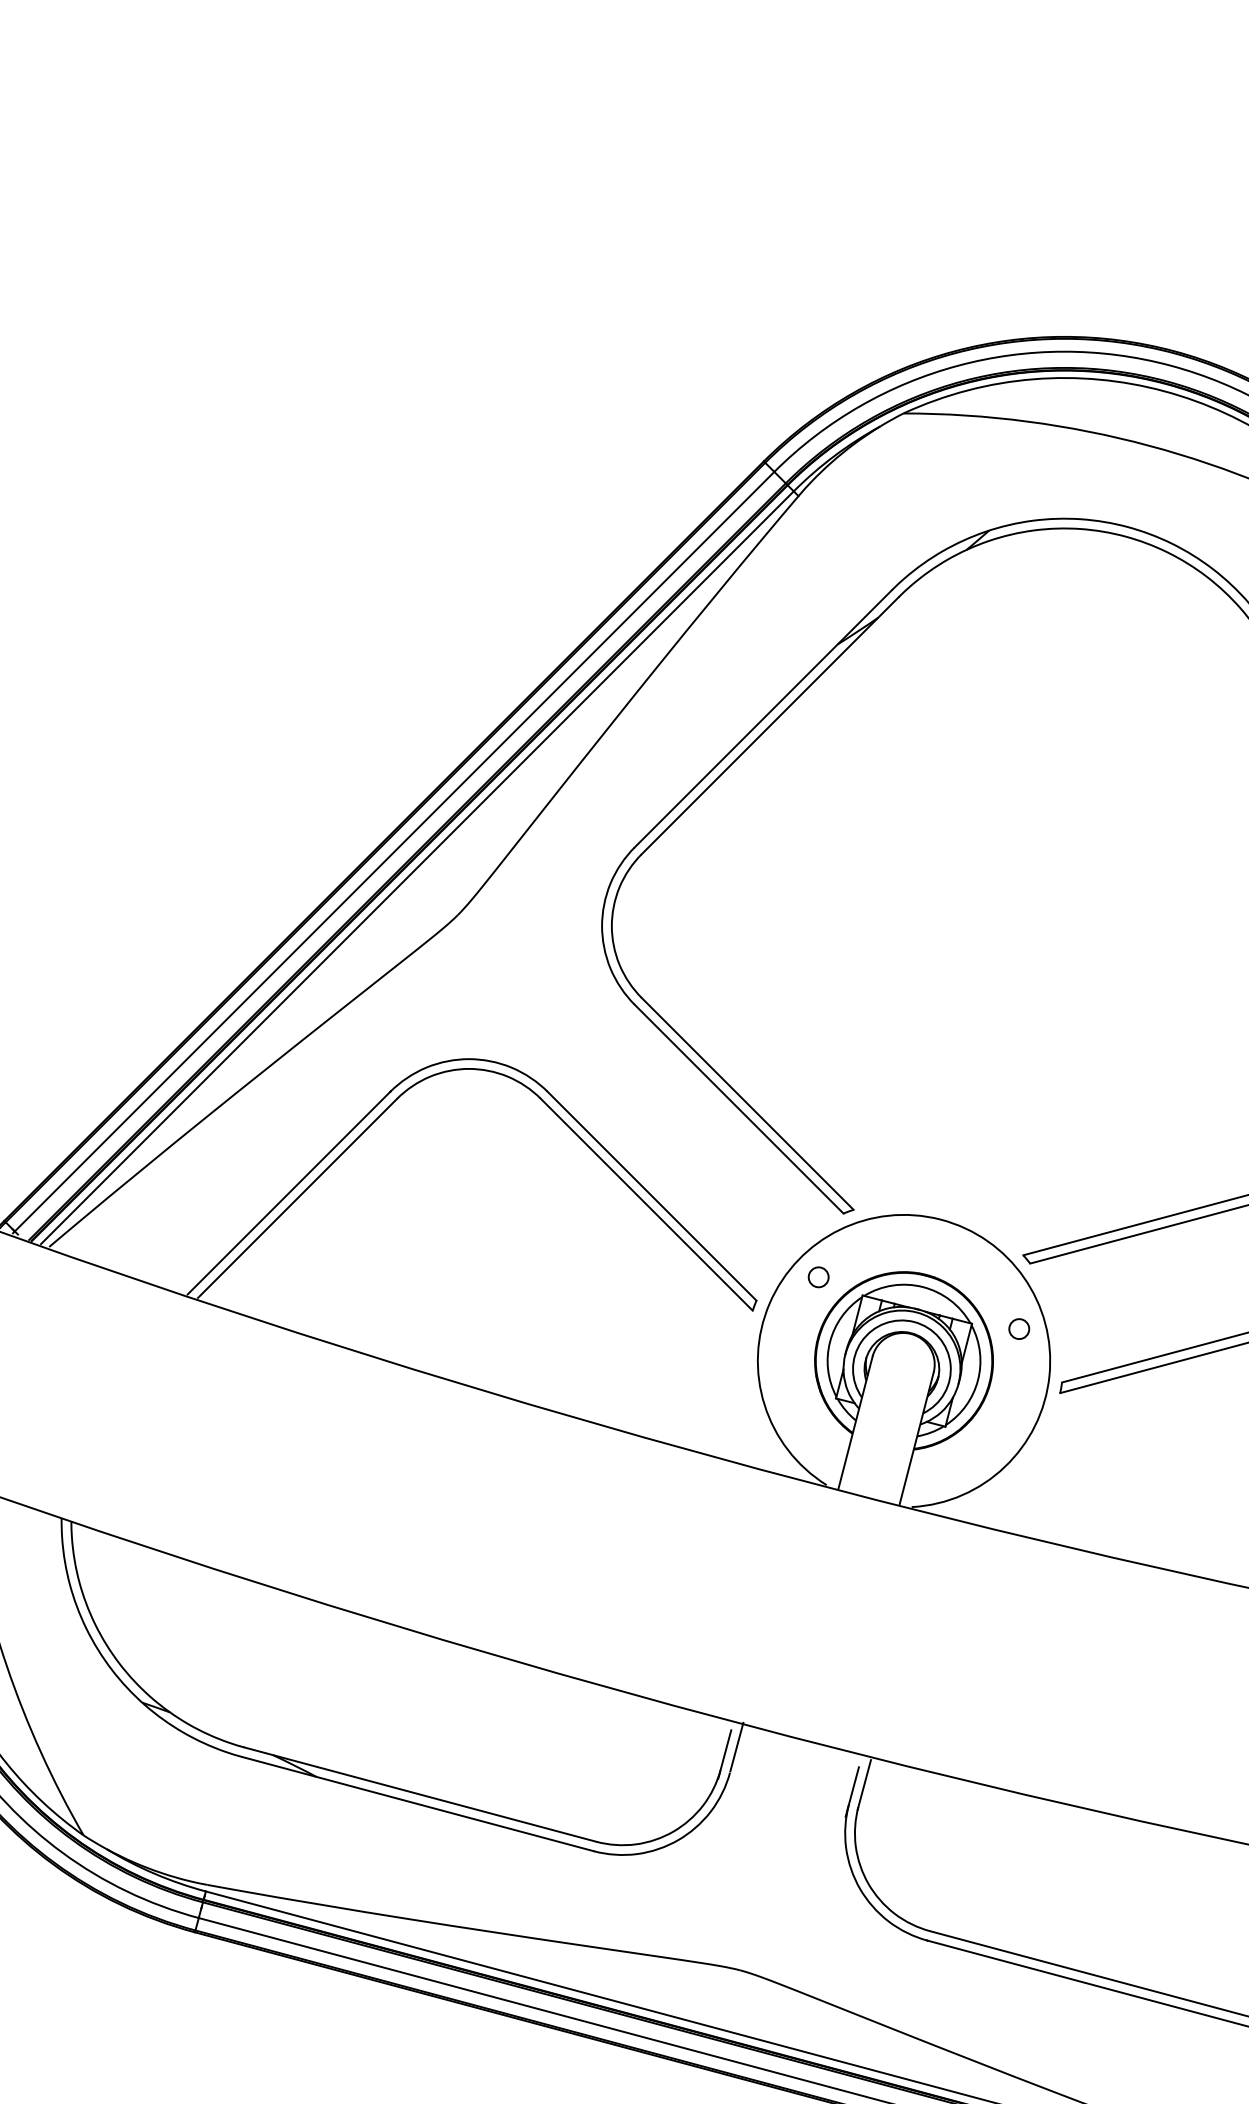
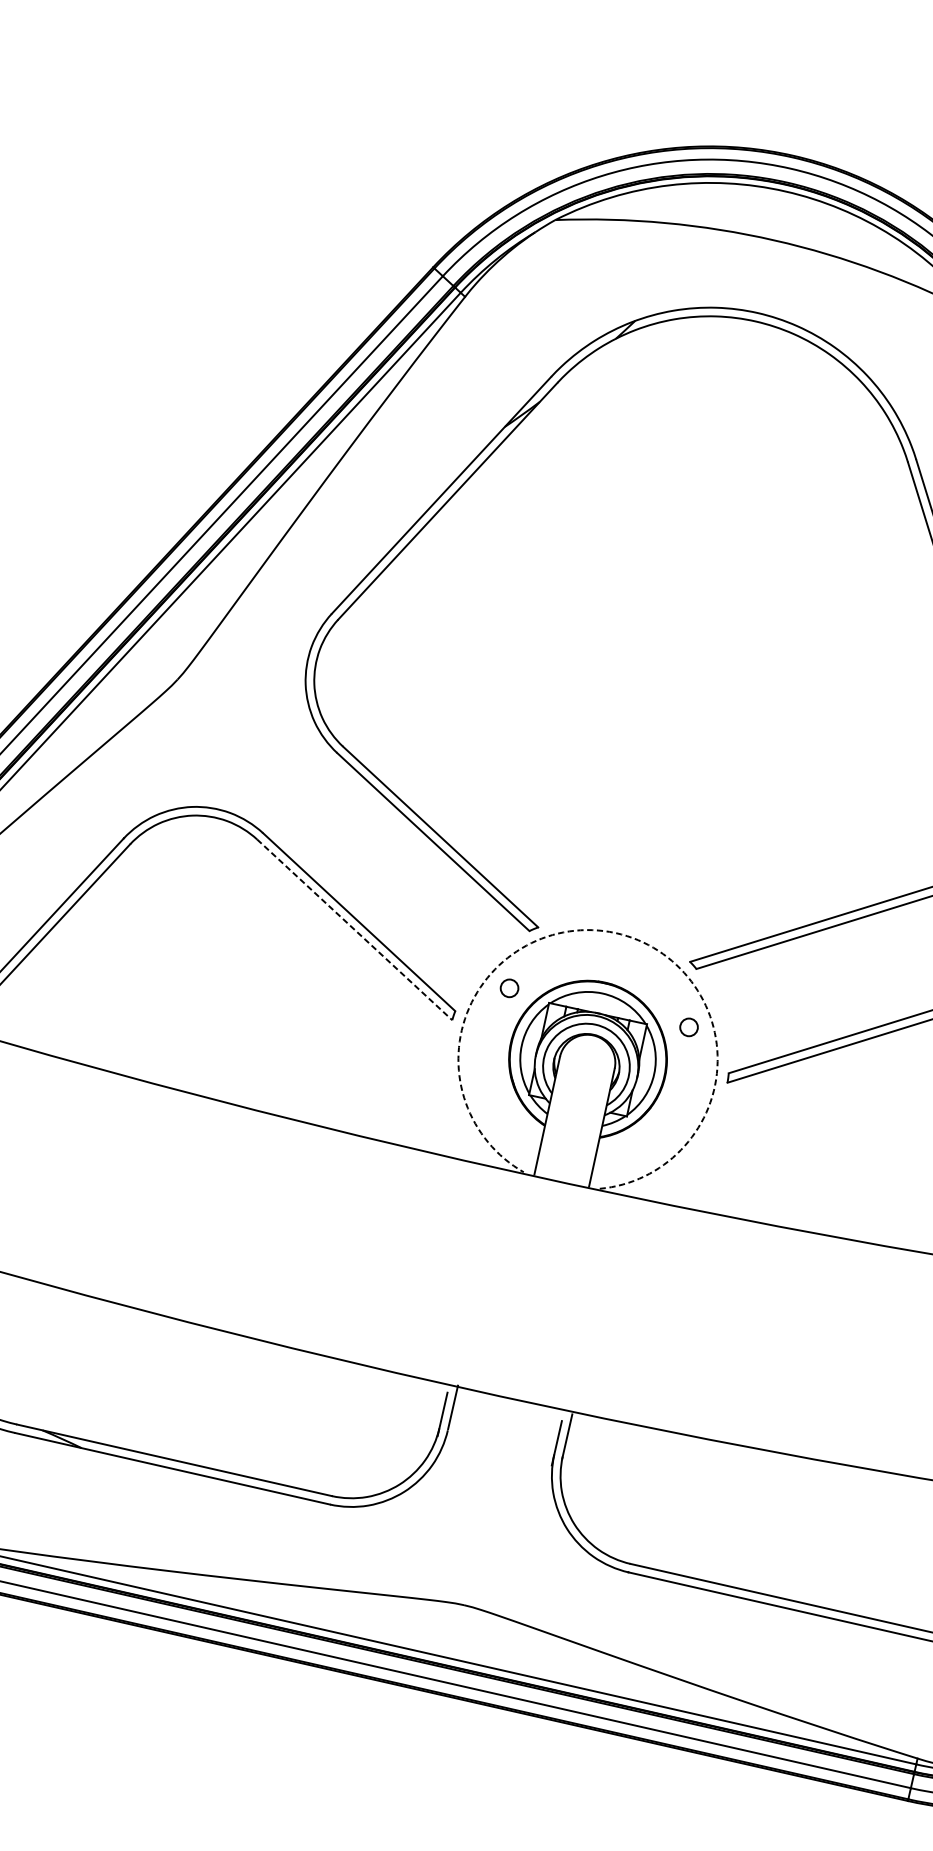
line: (646, 1204) -> (354, 929), solid -> dashed
arc: (940, 1219) -> (615, 932), solid -> dashed

